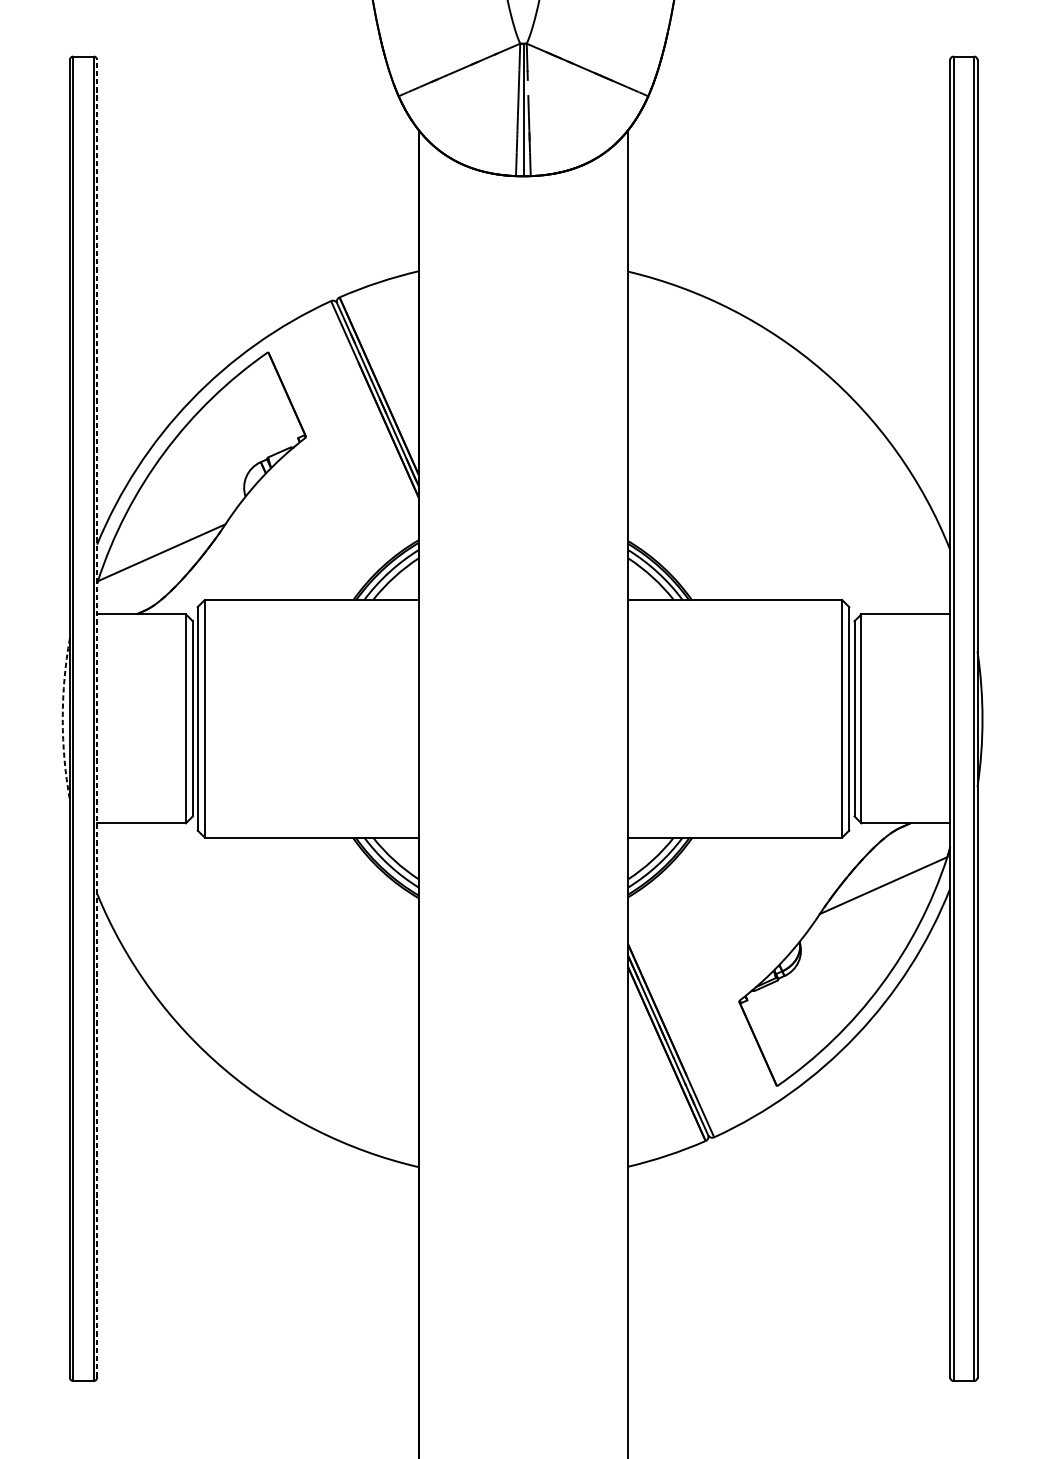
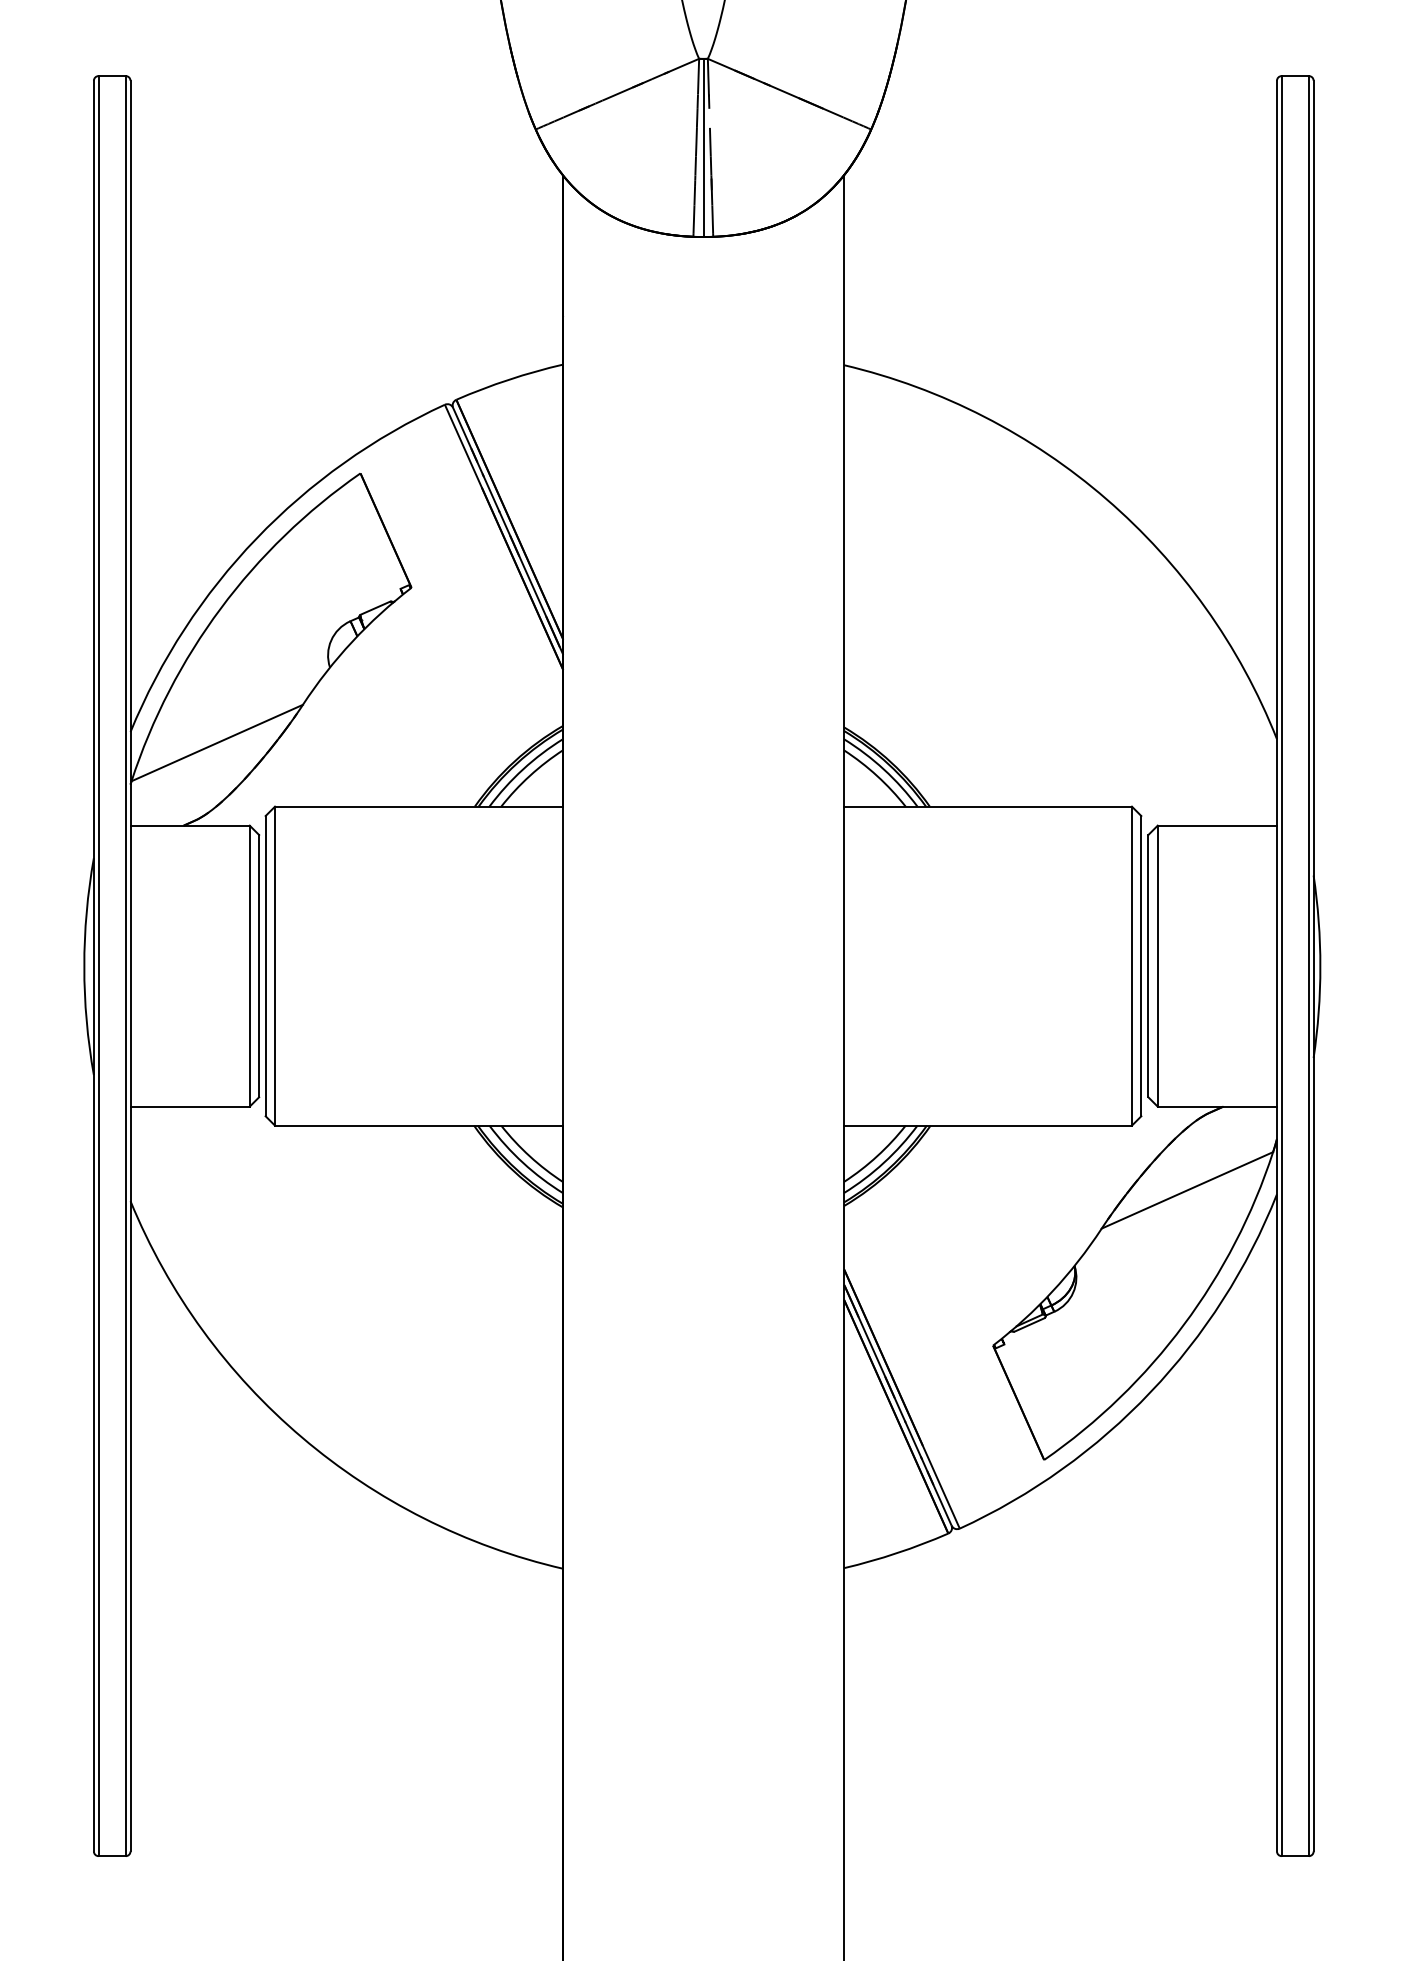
line: (97, 718) -> (130, 965), dashed -> solid
arc: (62, 719) -> (84, 966), dashed -> solid

